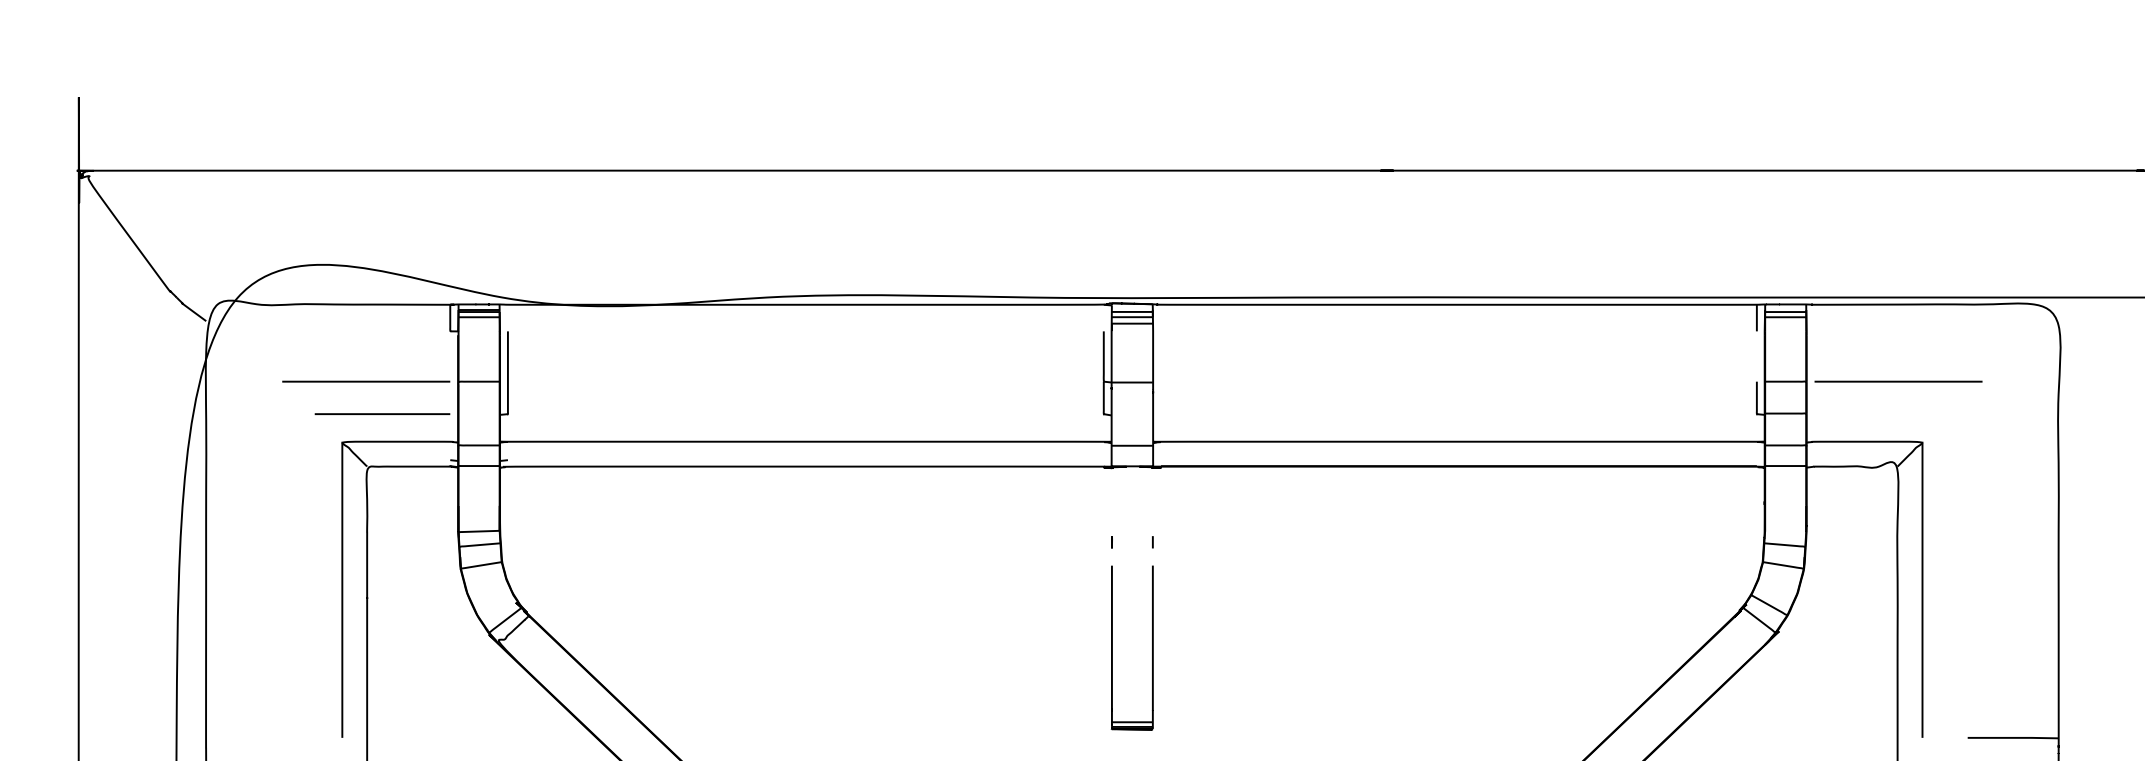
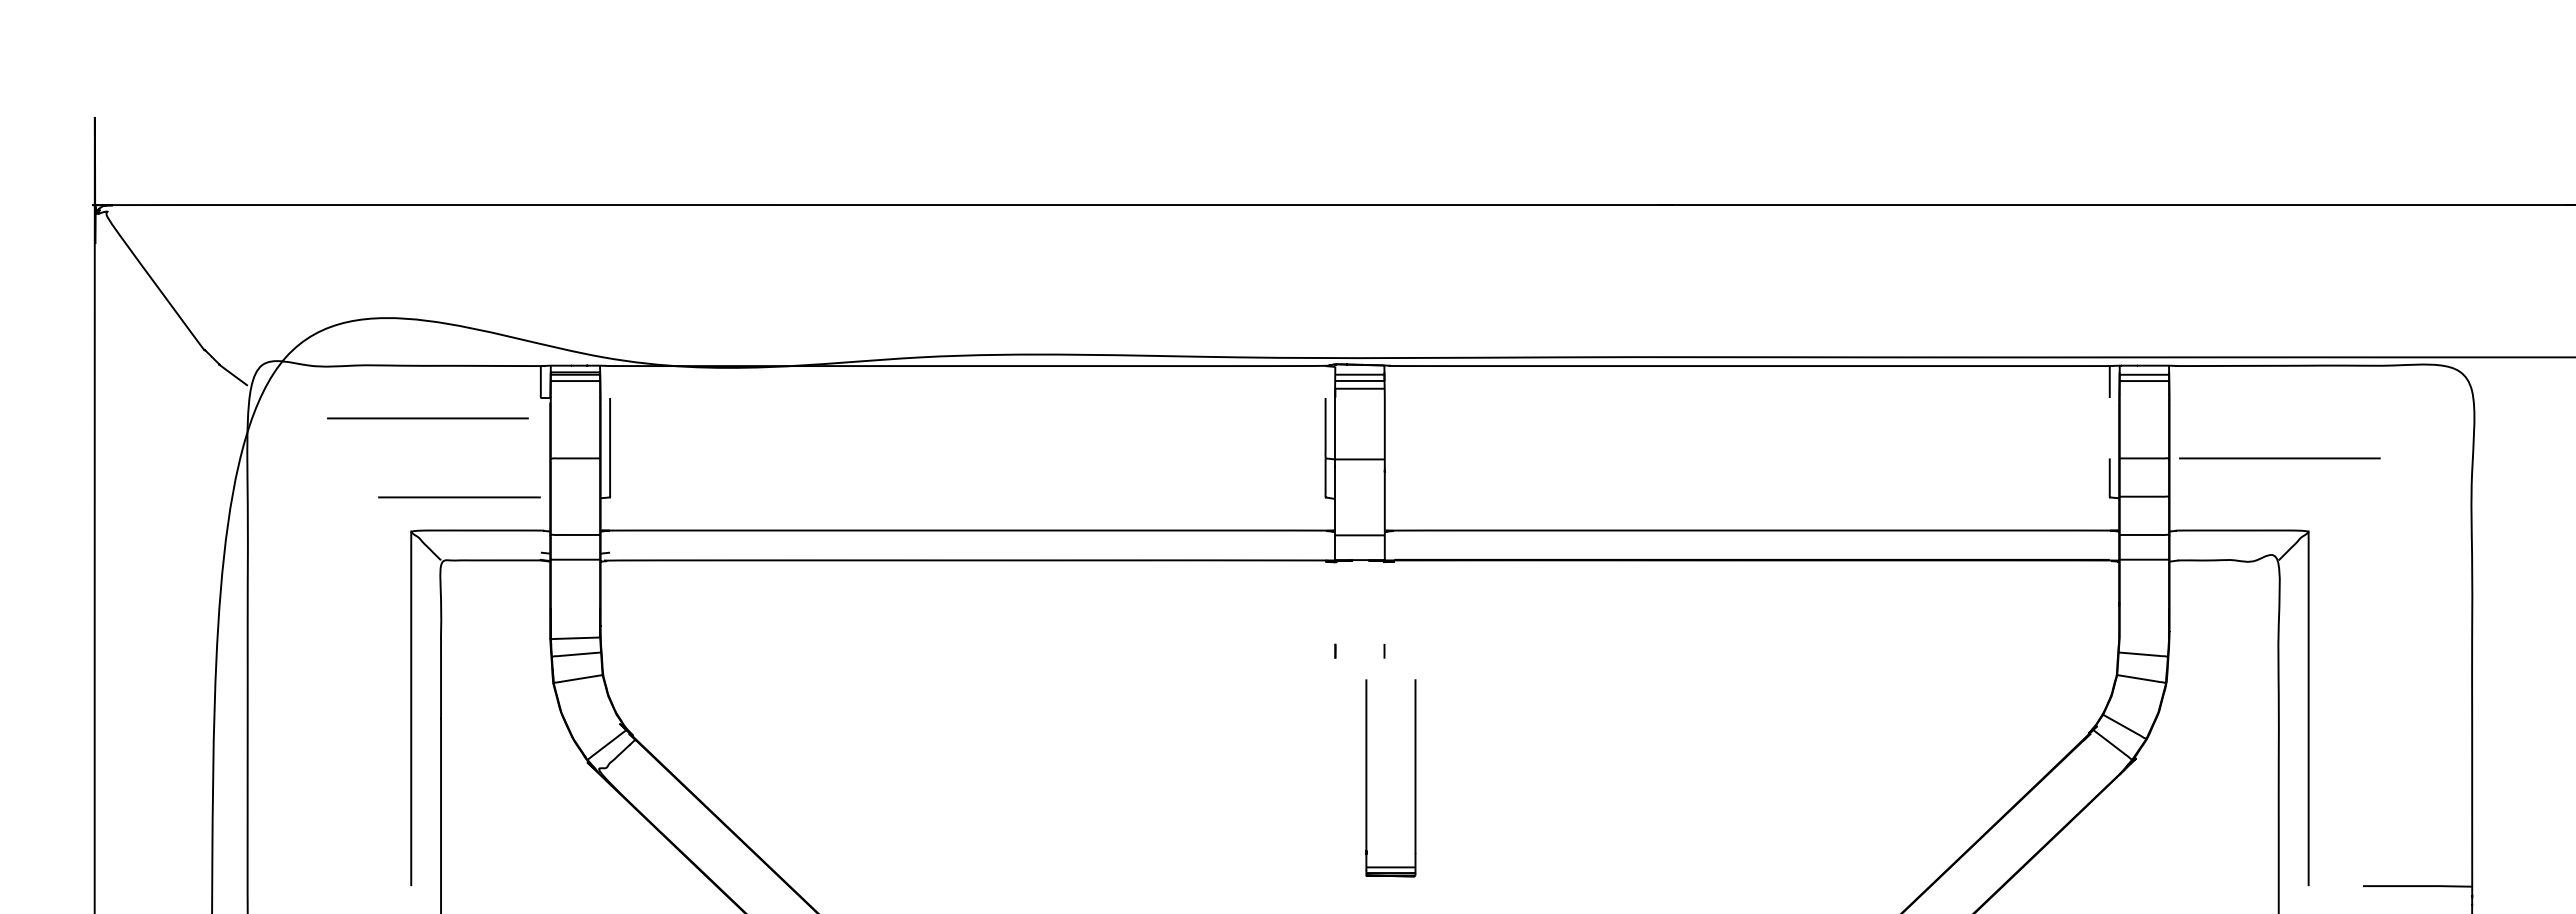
line: (365, 381) -> (427, 418), moved
part: (1112, 648) -> (1367, 778), moved

